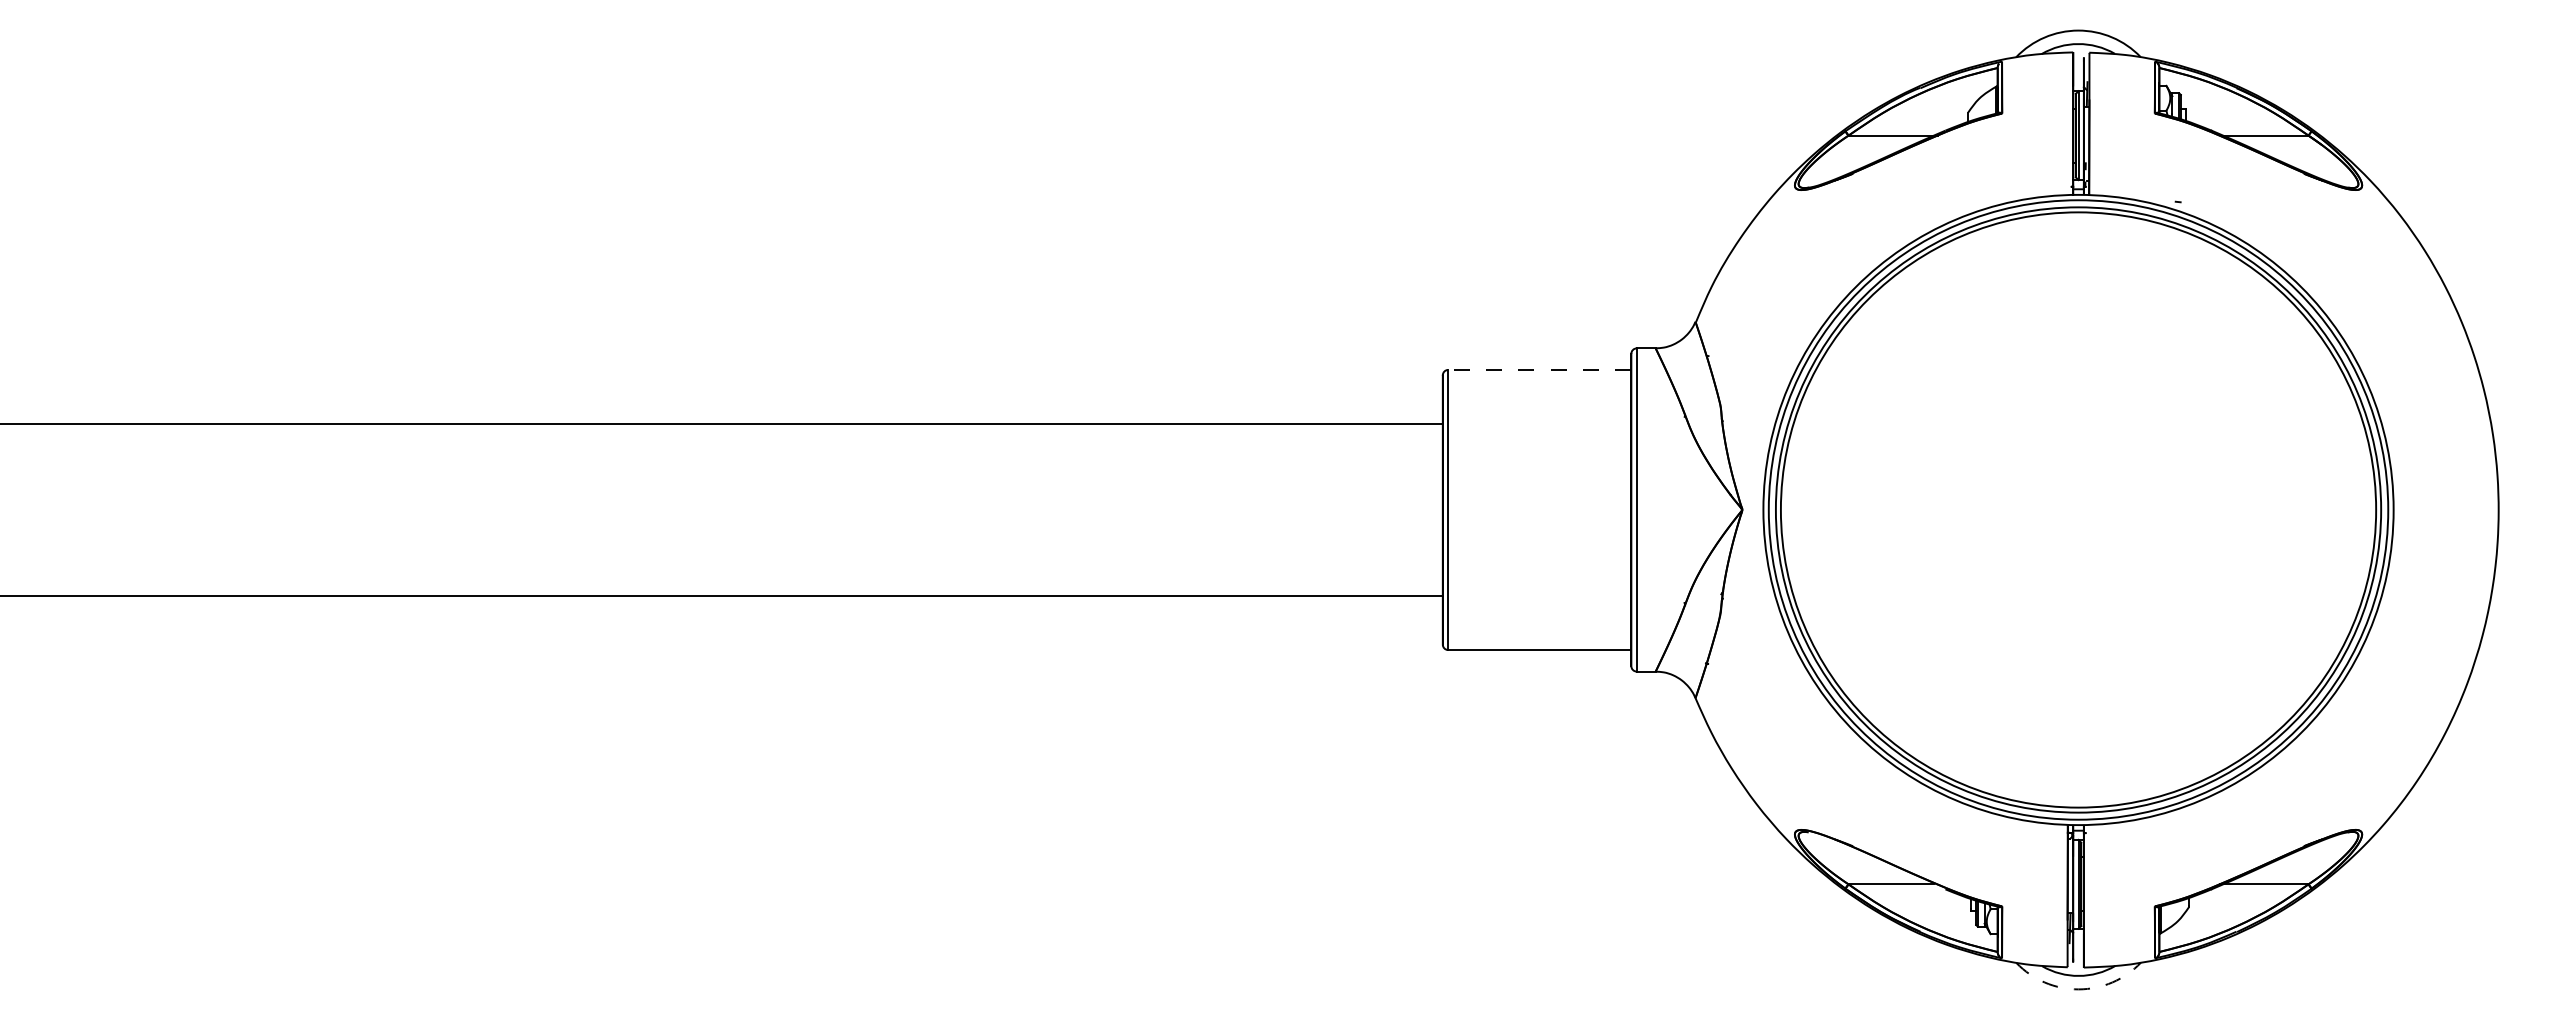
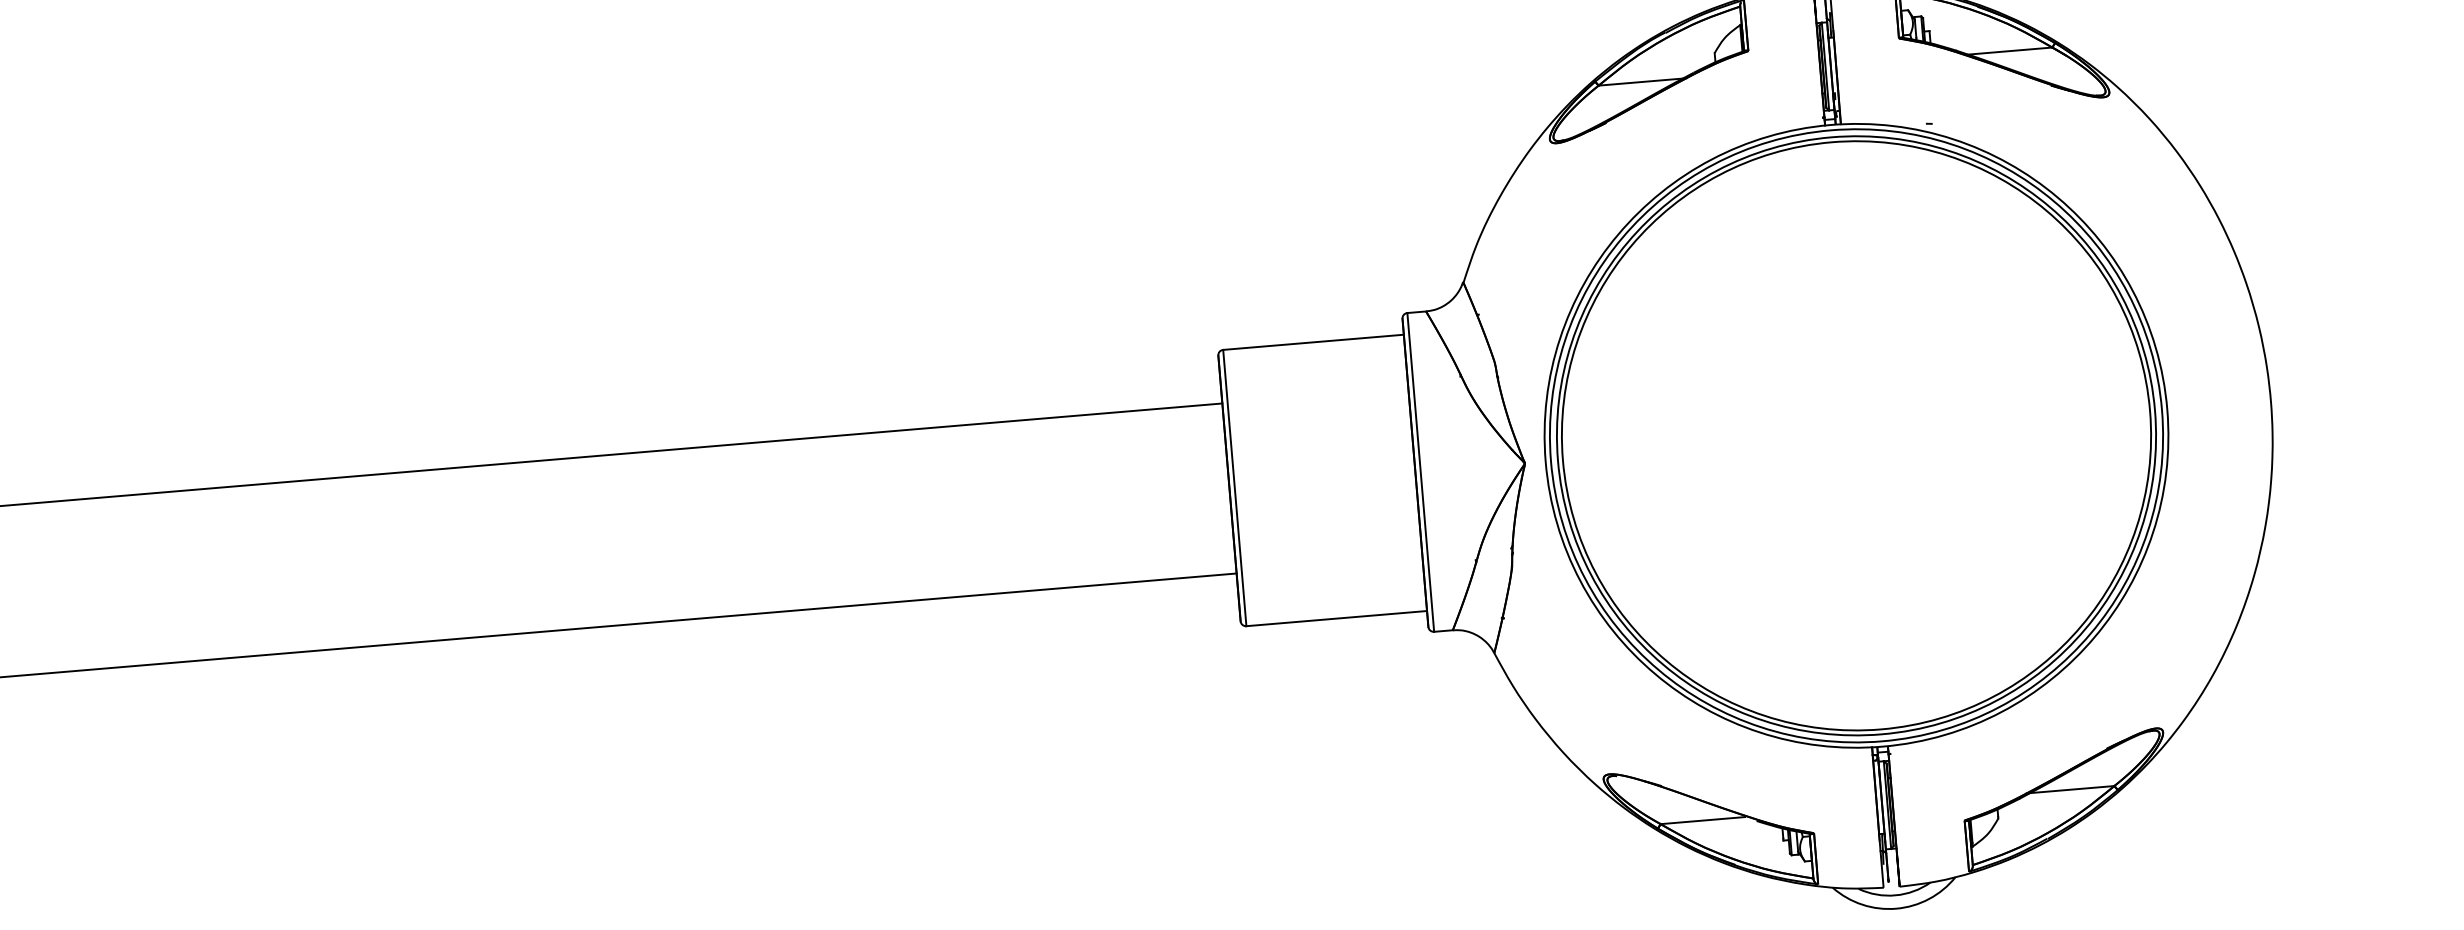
line: (1539, 369) -> (1313, 341), dashed -> solid
arc: (2078, 989) -> (1896, 908), dashed -> solid

